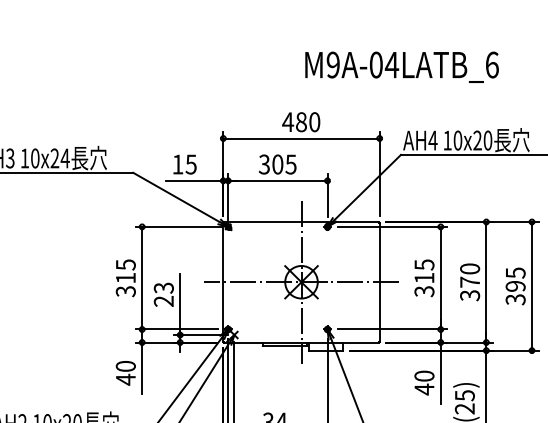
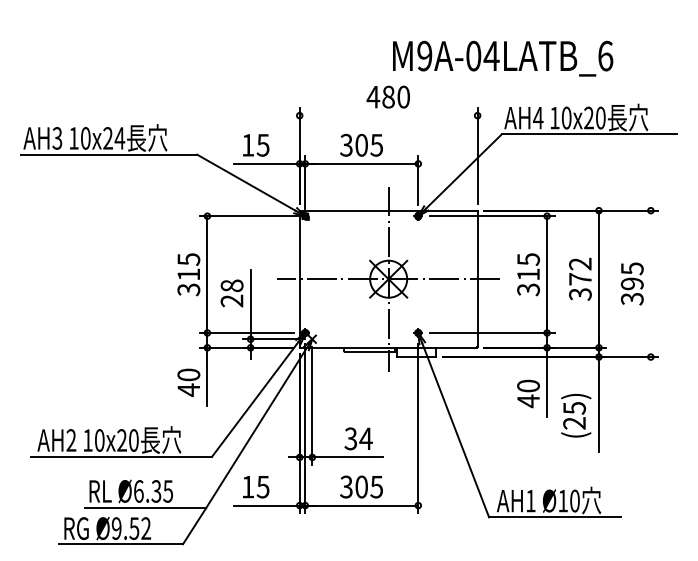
text: (402, 67) -> (503, 58), moved
line: (301, 138) -> (388, 115), removed
text: (470, 268) -> (580, 263), 370 -> 372
line: (531, 286) -> (650, 283), removed
text: (163, 287) -> (231, 285), 23 -> 28

